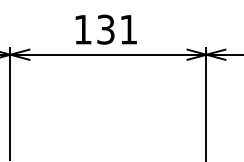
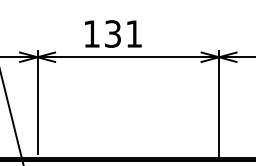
text: (106, 29) -> (113, 33), moved

